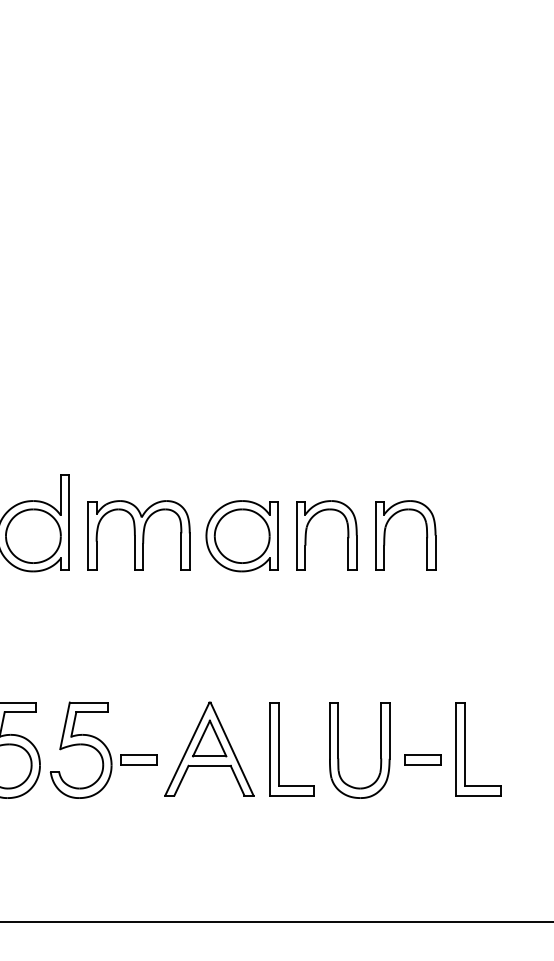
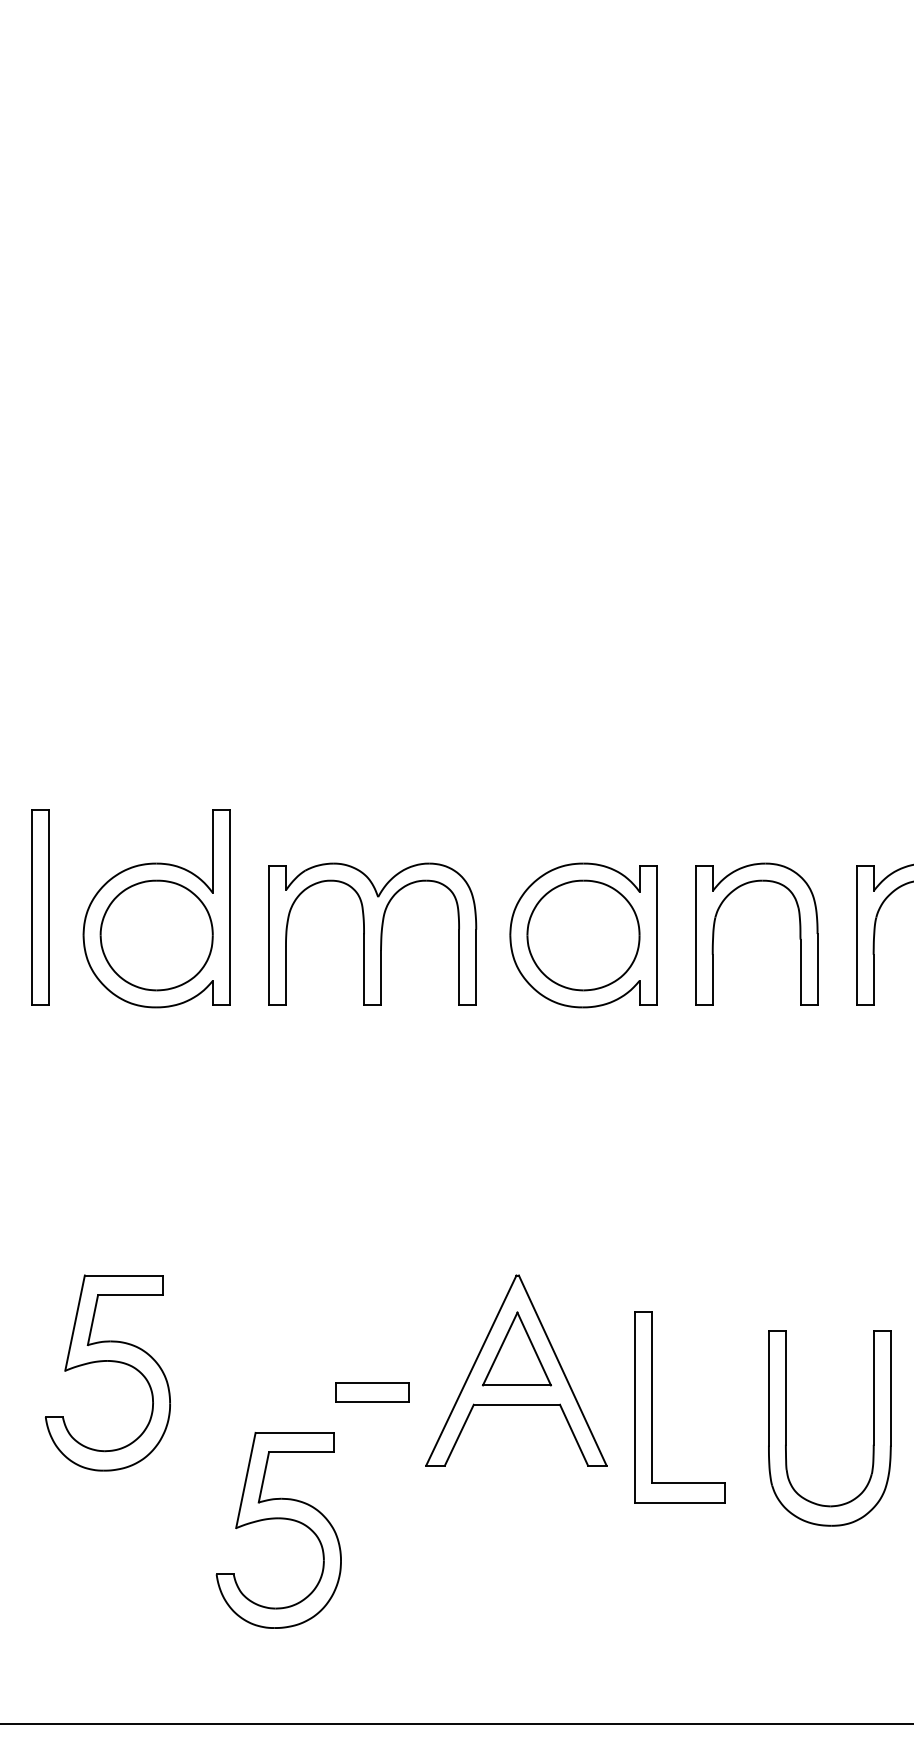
part: (80, 749) -> (277, 1528), moved
part: (279, 749) -> (653, 1408), moved
part: (338, 750) -> (786, 1428), moved

